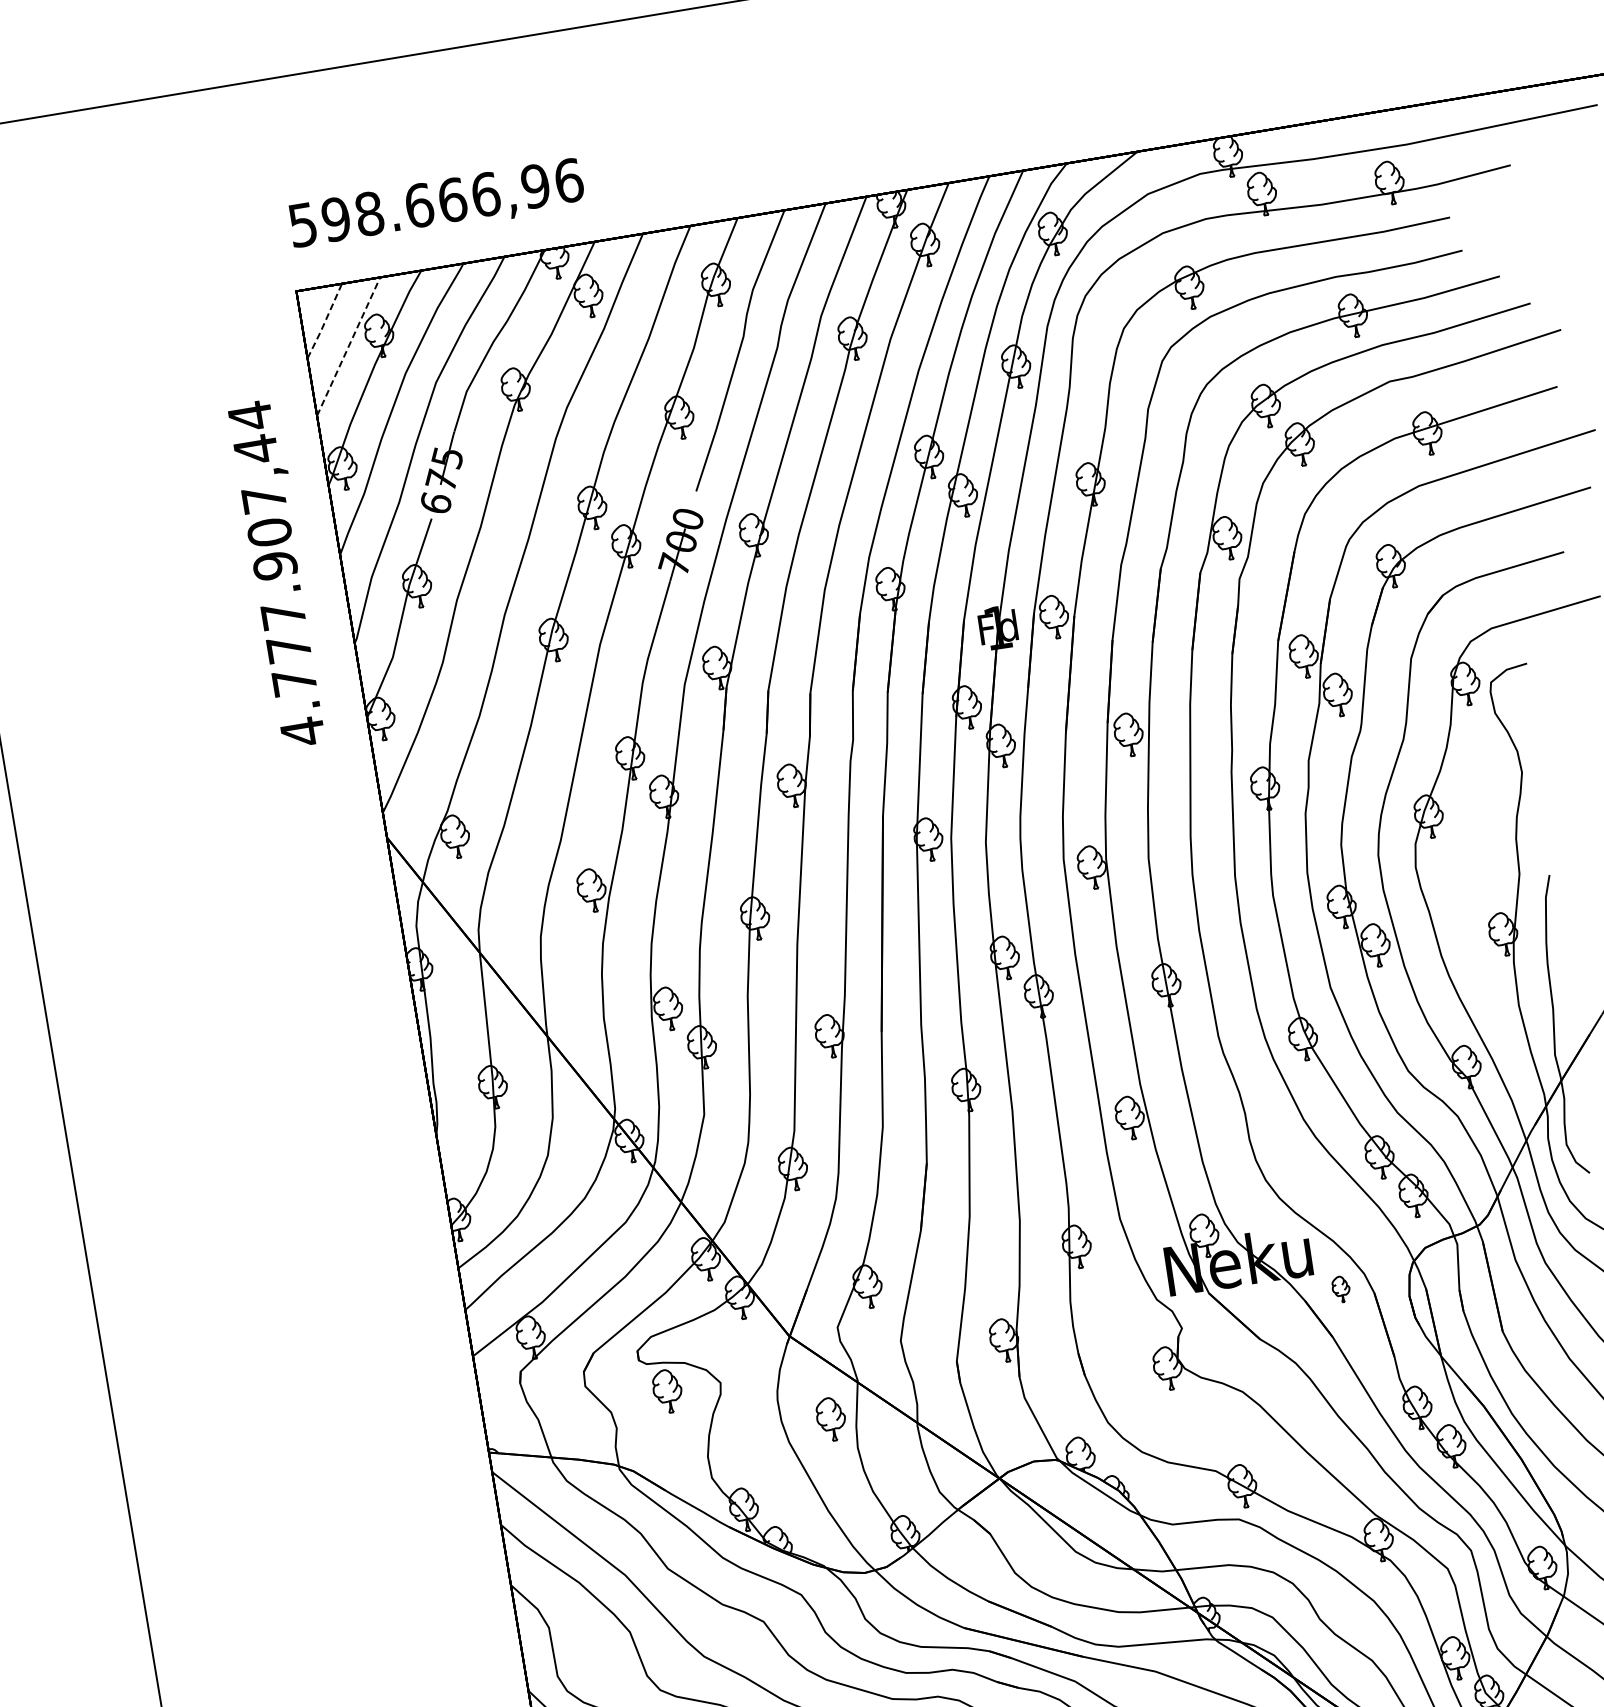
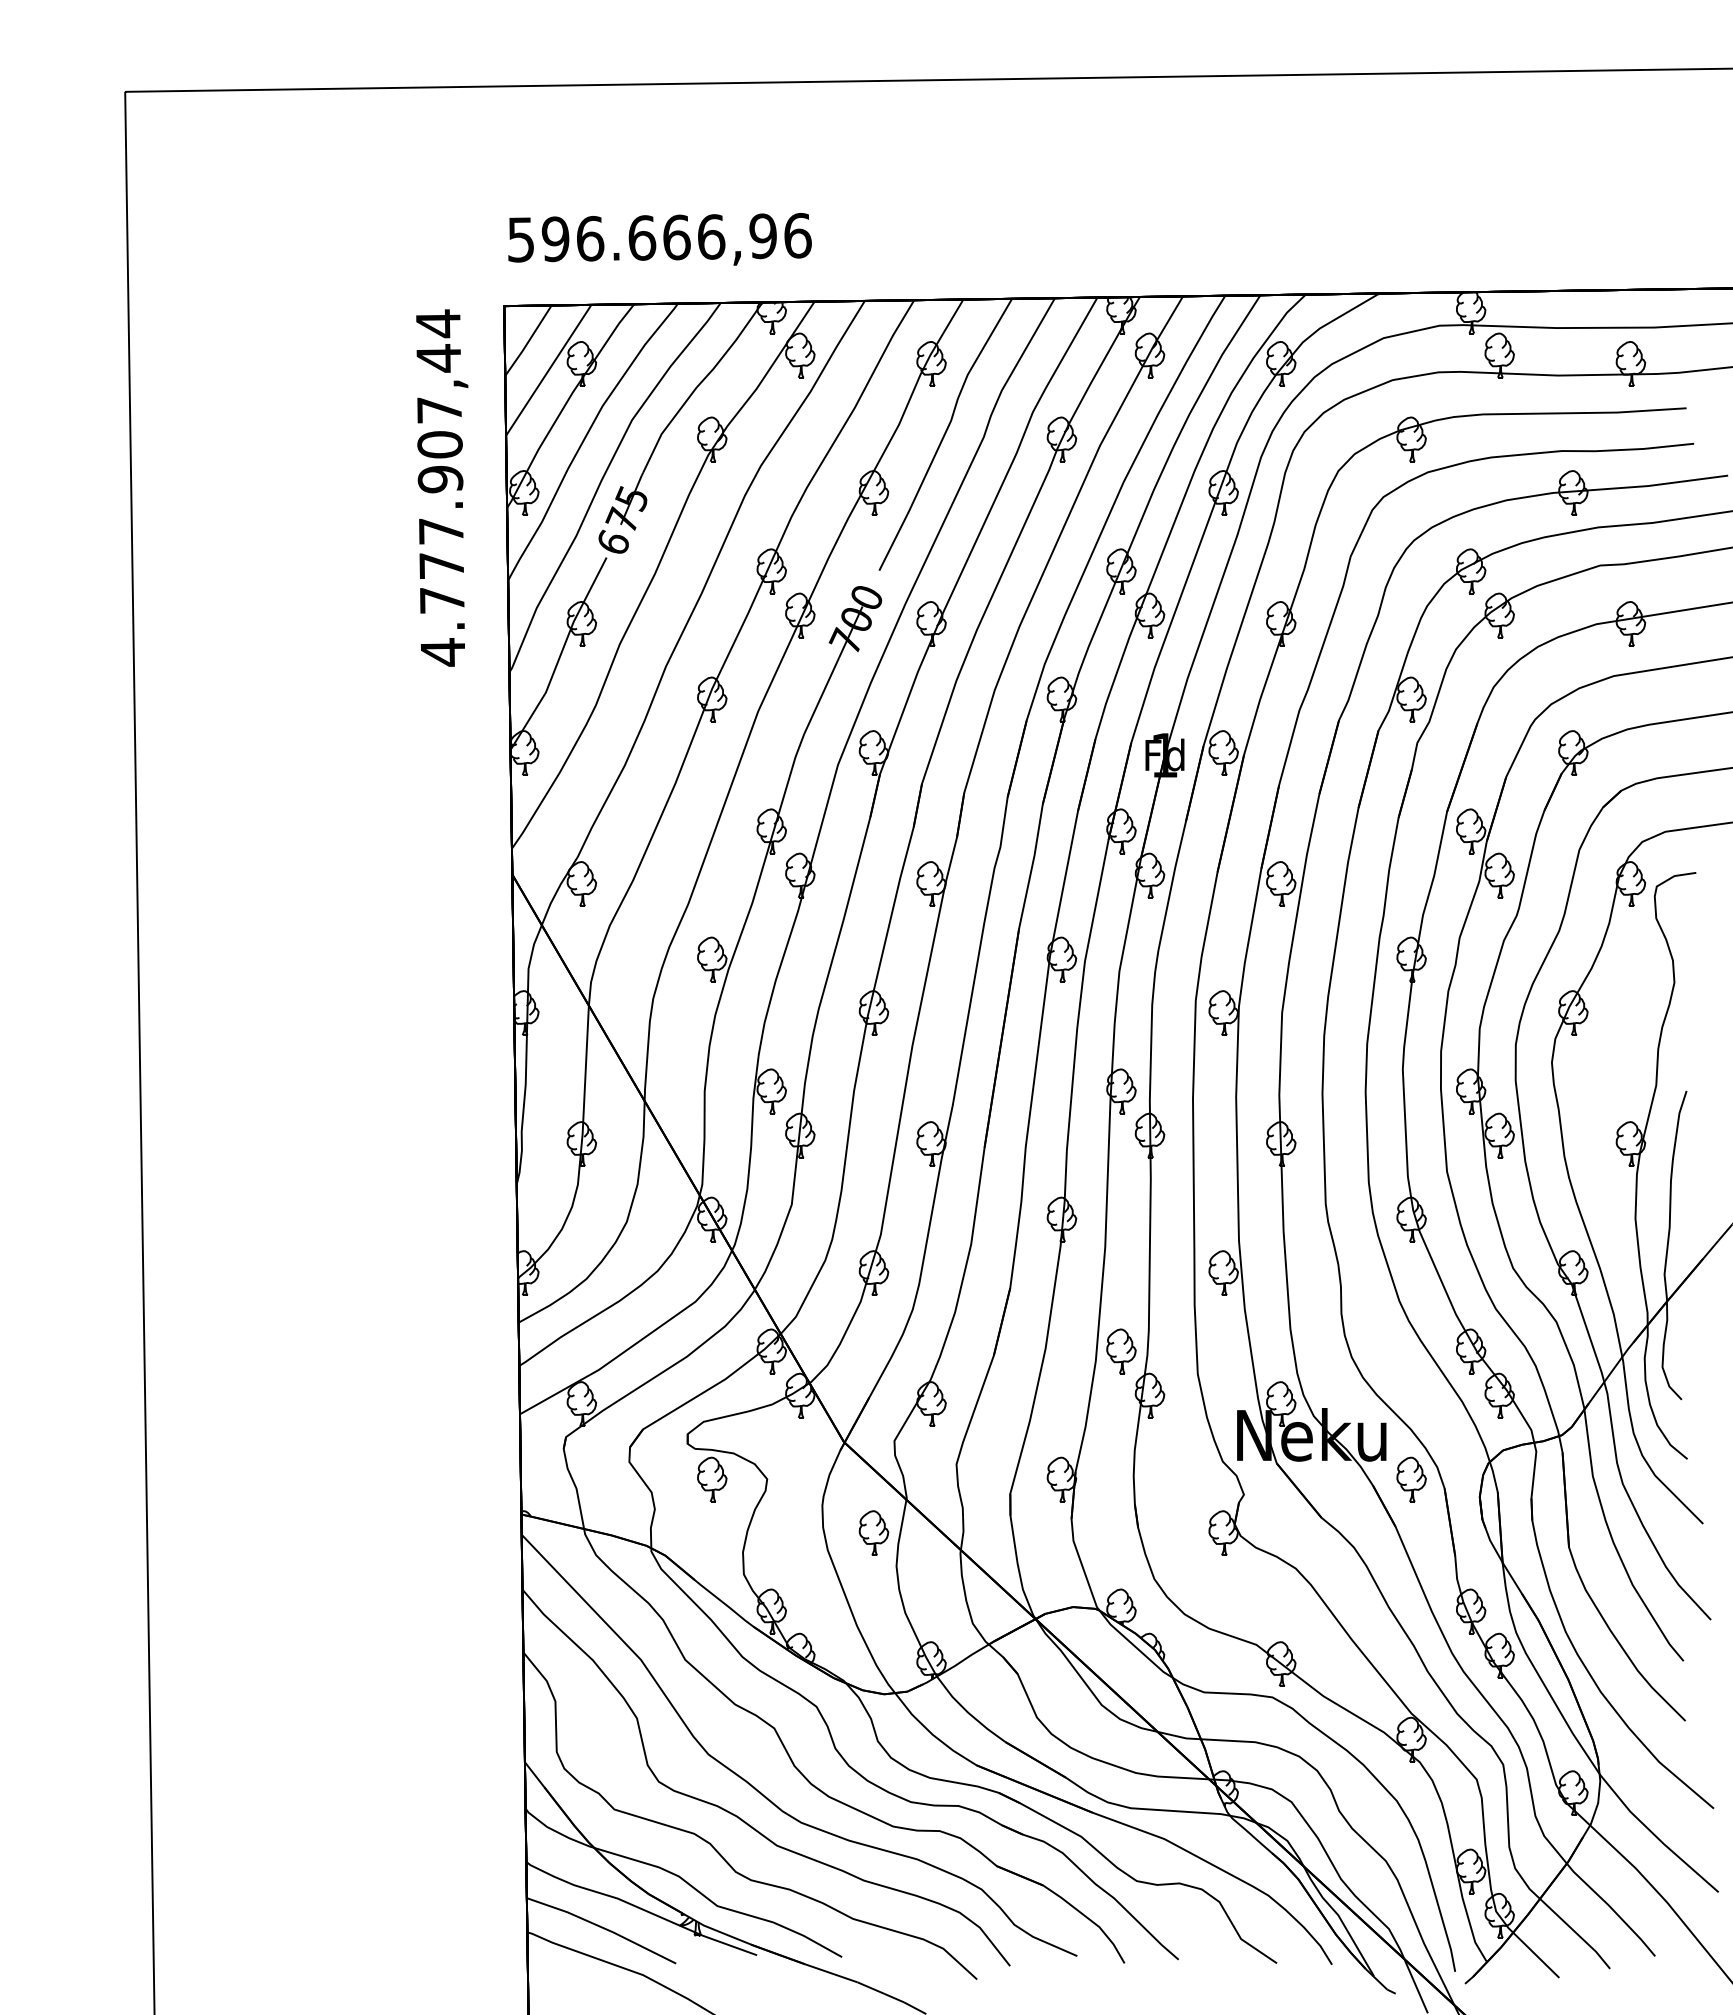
text: (369, 213) -> (590, 238), 598.666,96 -> 596.666,96
line: (324, 321) -> (528, 341), dashed -> solid
line: (349, 345) -> (549, 369), dashed -> solid
text: (278, 573) -> (442, 487), moved
part: (1043, 1208) -> (1121, 1351), added
part: (1341, 1289) -> (1411, 1479), size x1.67

